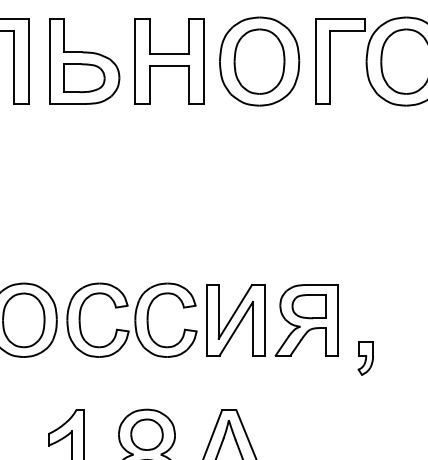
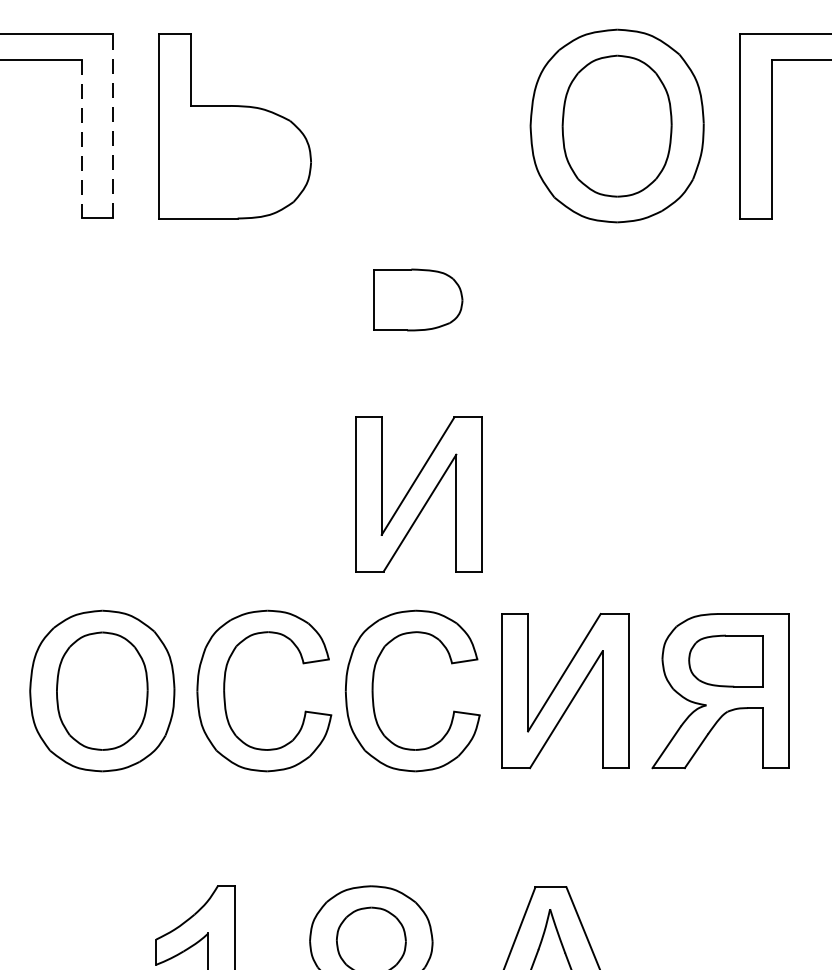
line: (28, 61) -> (112, 125), solid -> dashed
part: (169, 61) -> (420, 125), removed
line: (14, 67) -> (81, 138), solid -> dashed
part: (84, 78) -> (418, 300), moved
part: (168, 230) -> (418, 494), added

